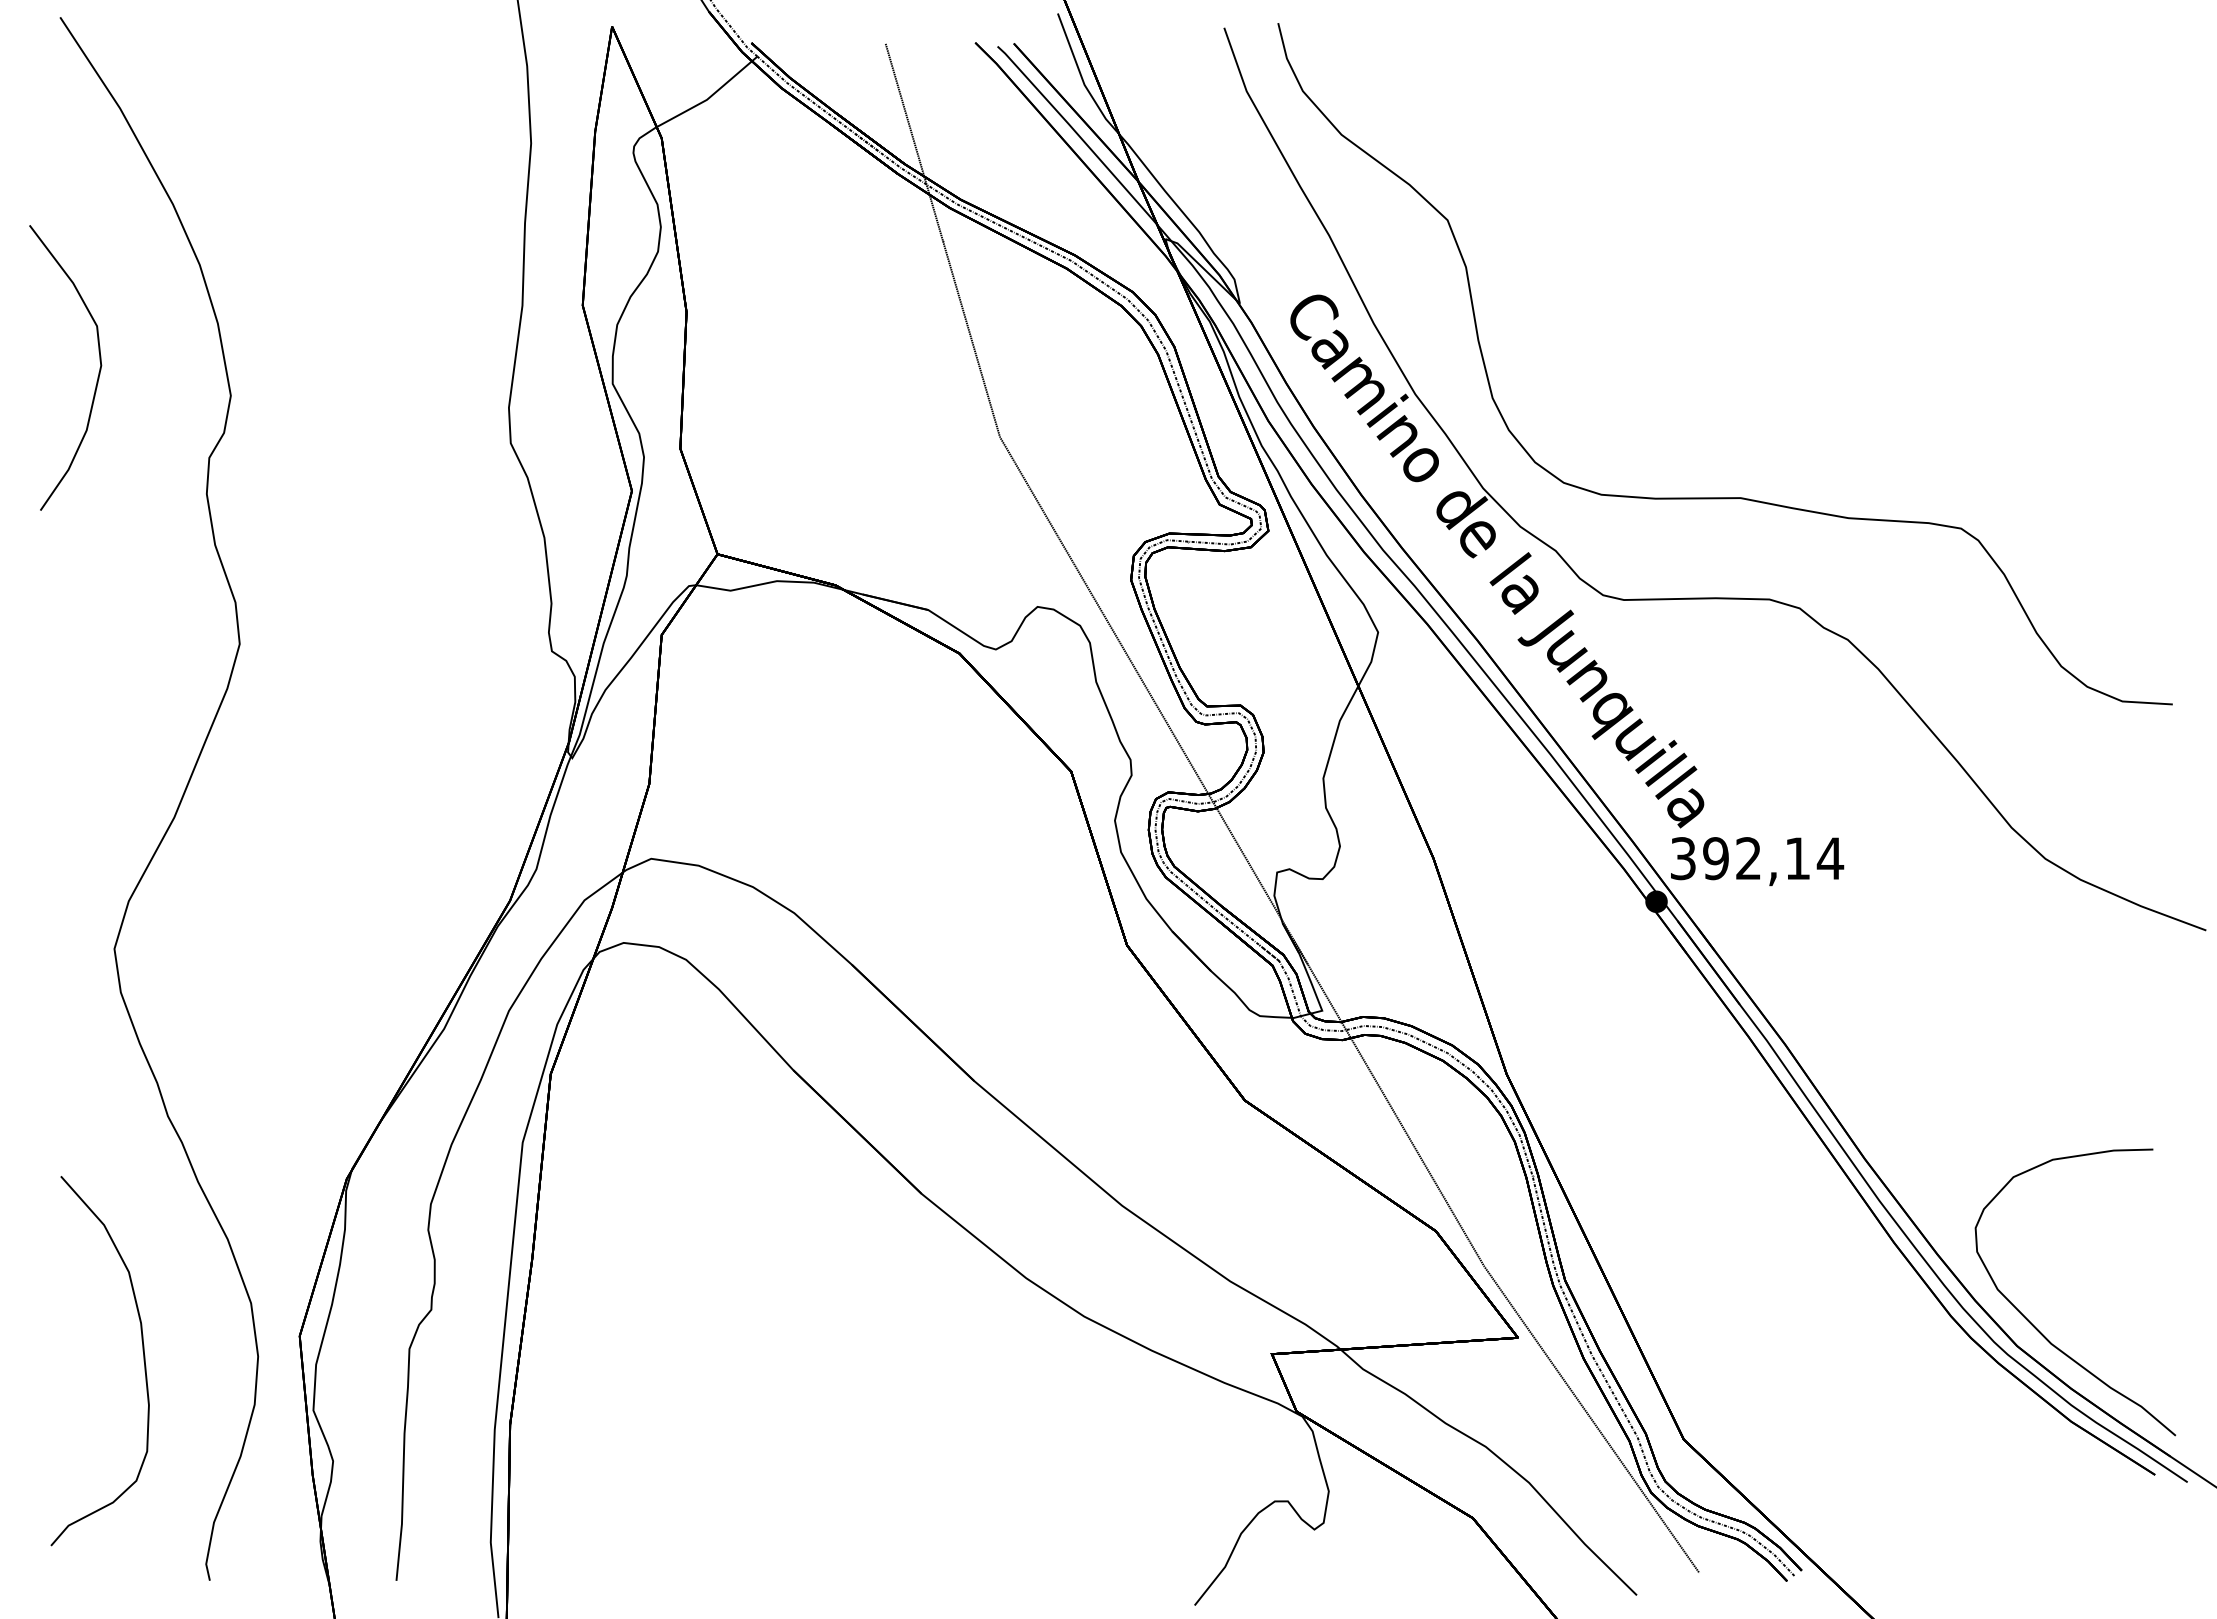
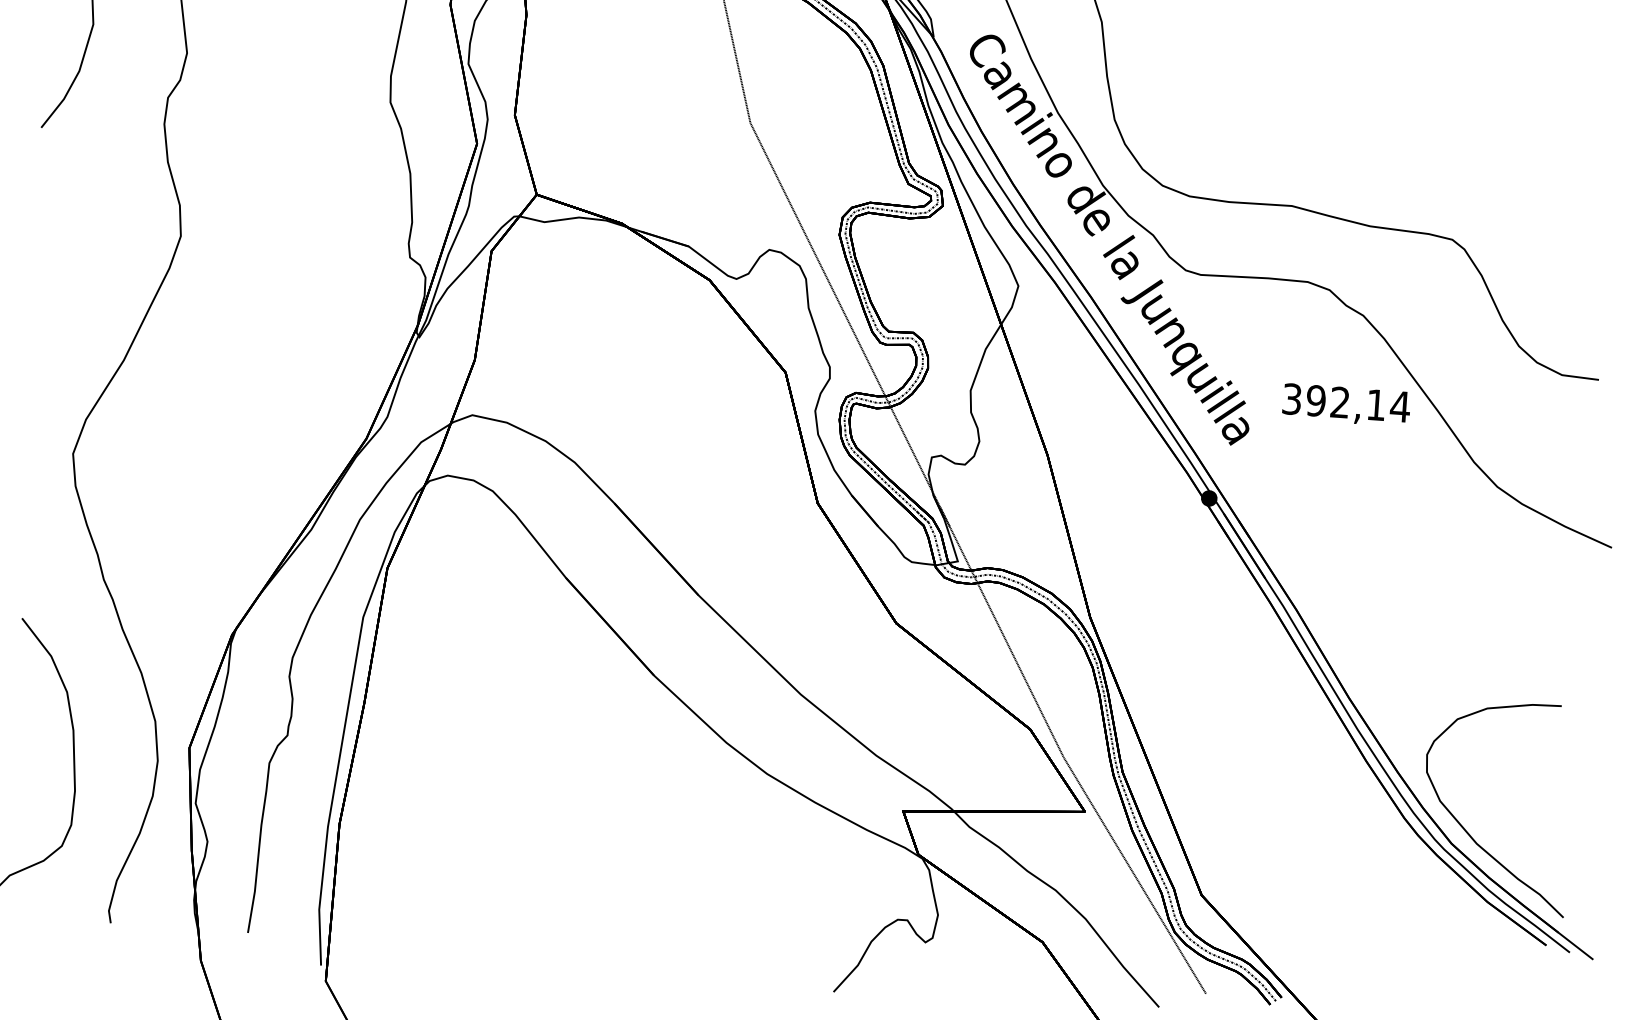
text: (1757, 861) -> (1346, 405), moved

